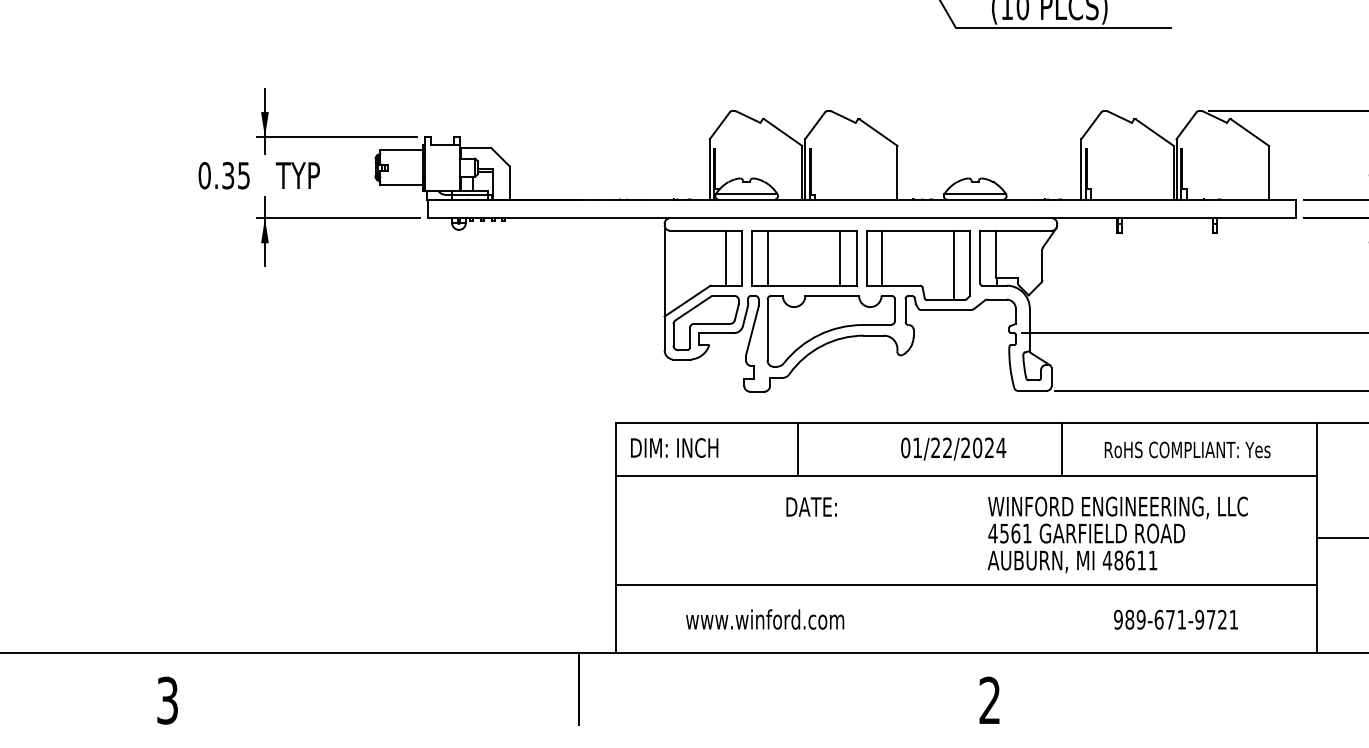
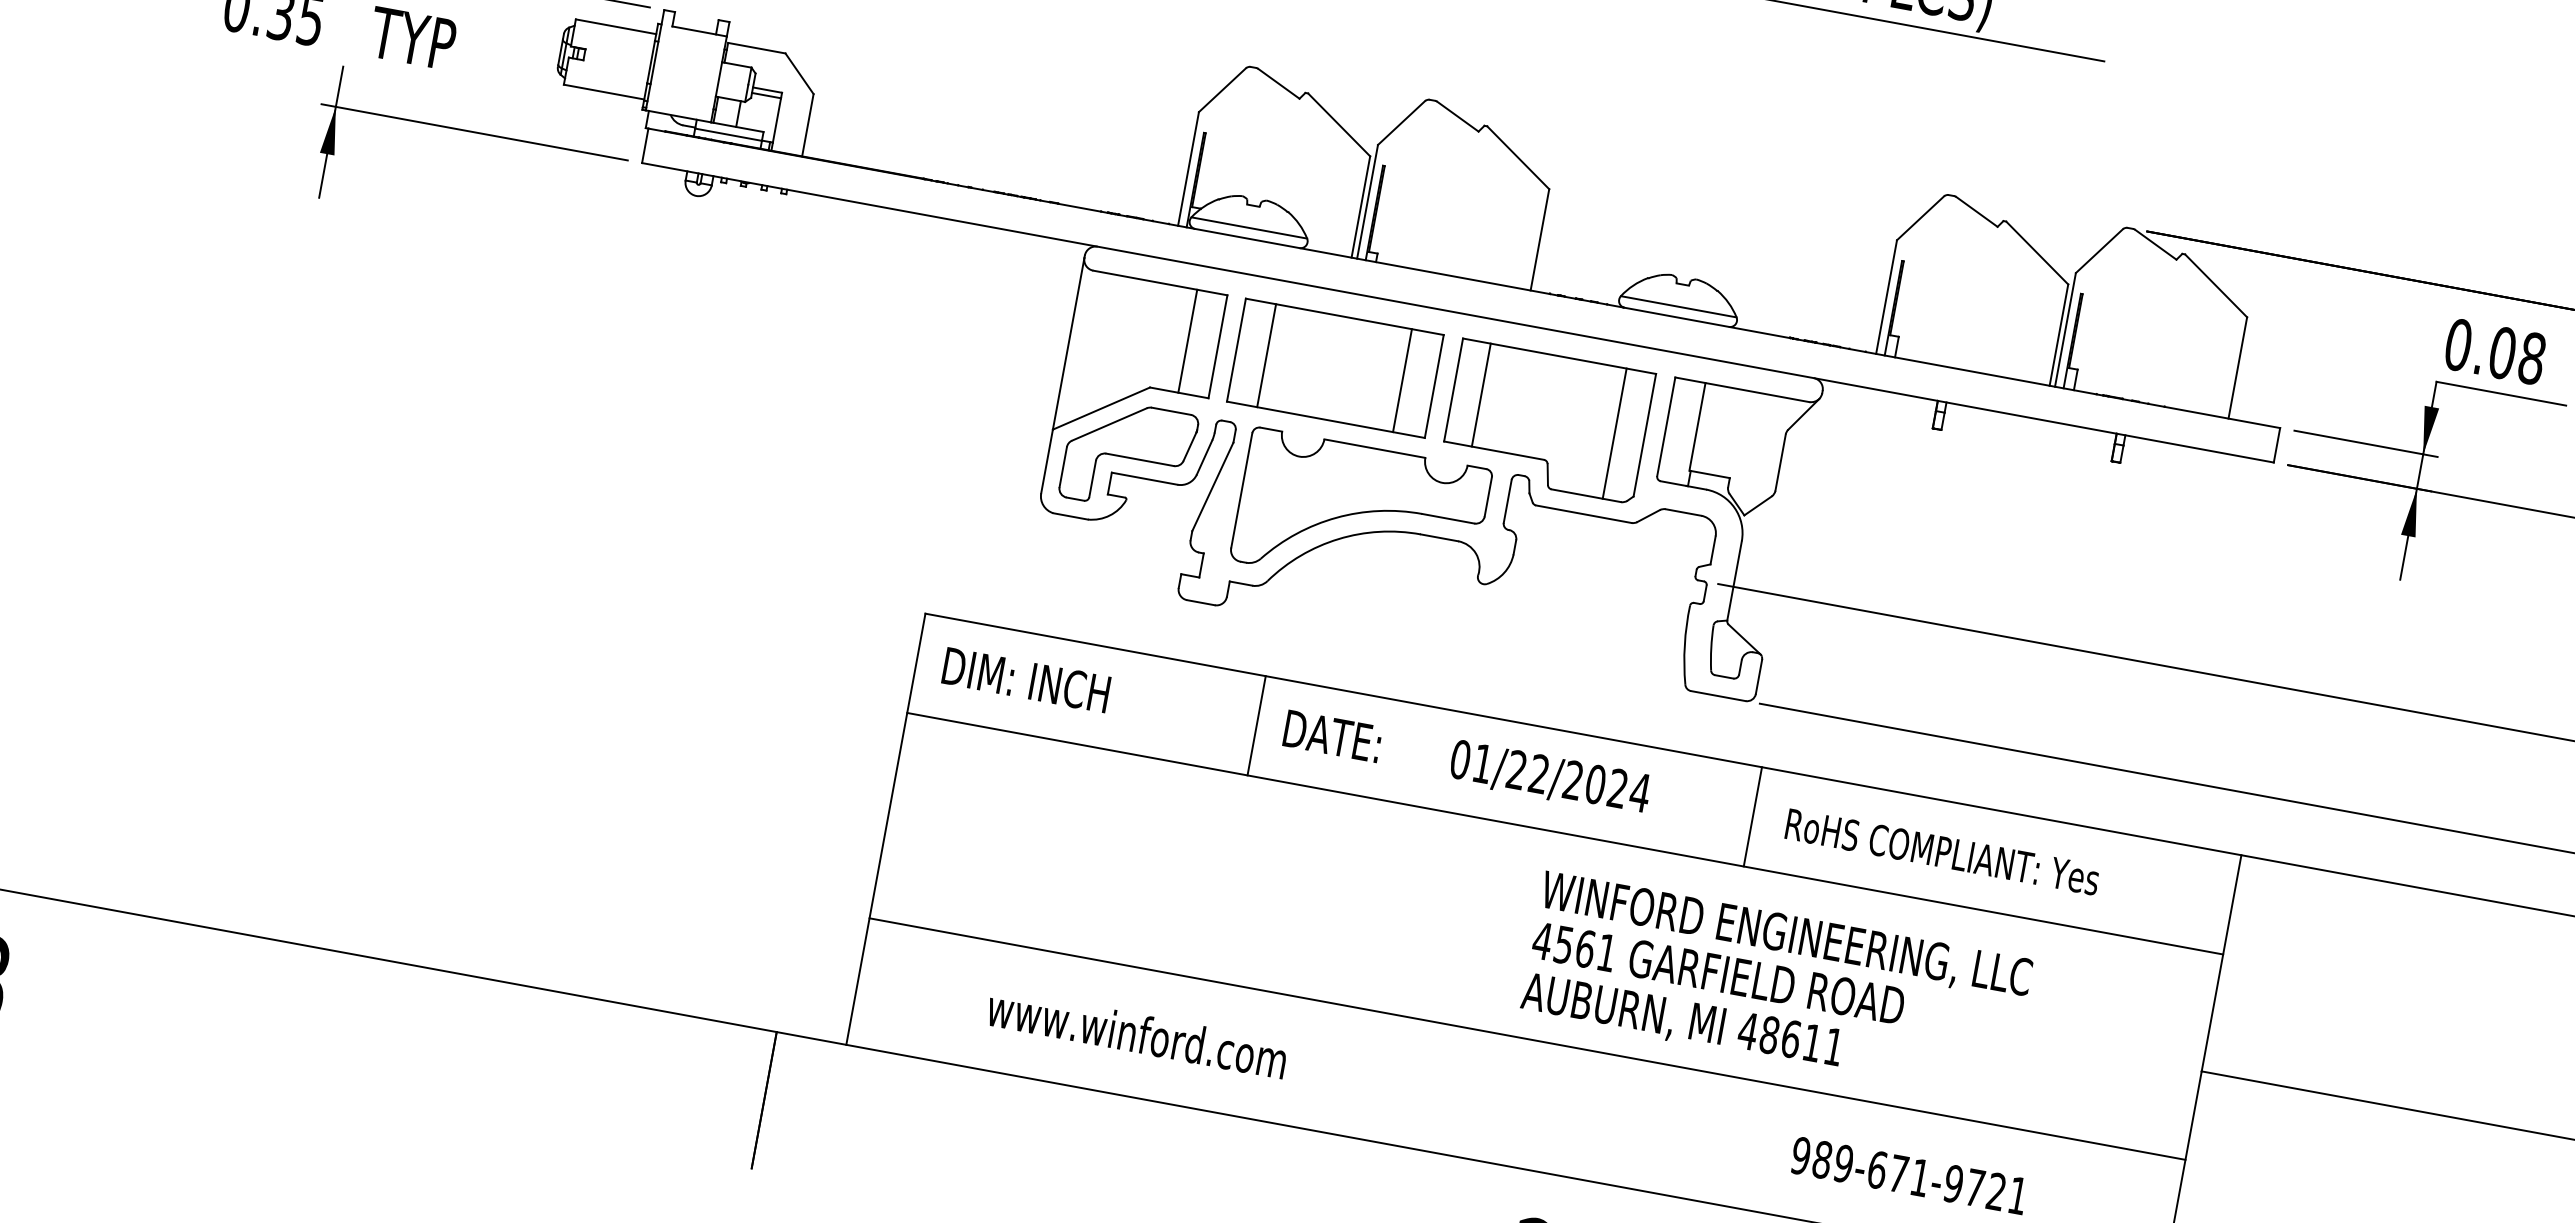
text: (1187, 449) -> (1942, 851), moved
text: (811, 506) -> (1332, 735), moved
text: (1117, 534) -> (1776, 985), moved

